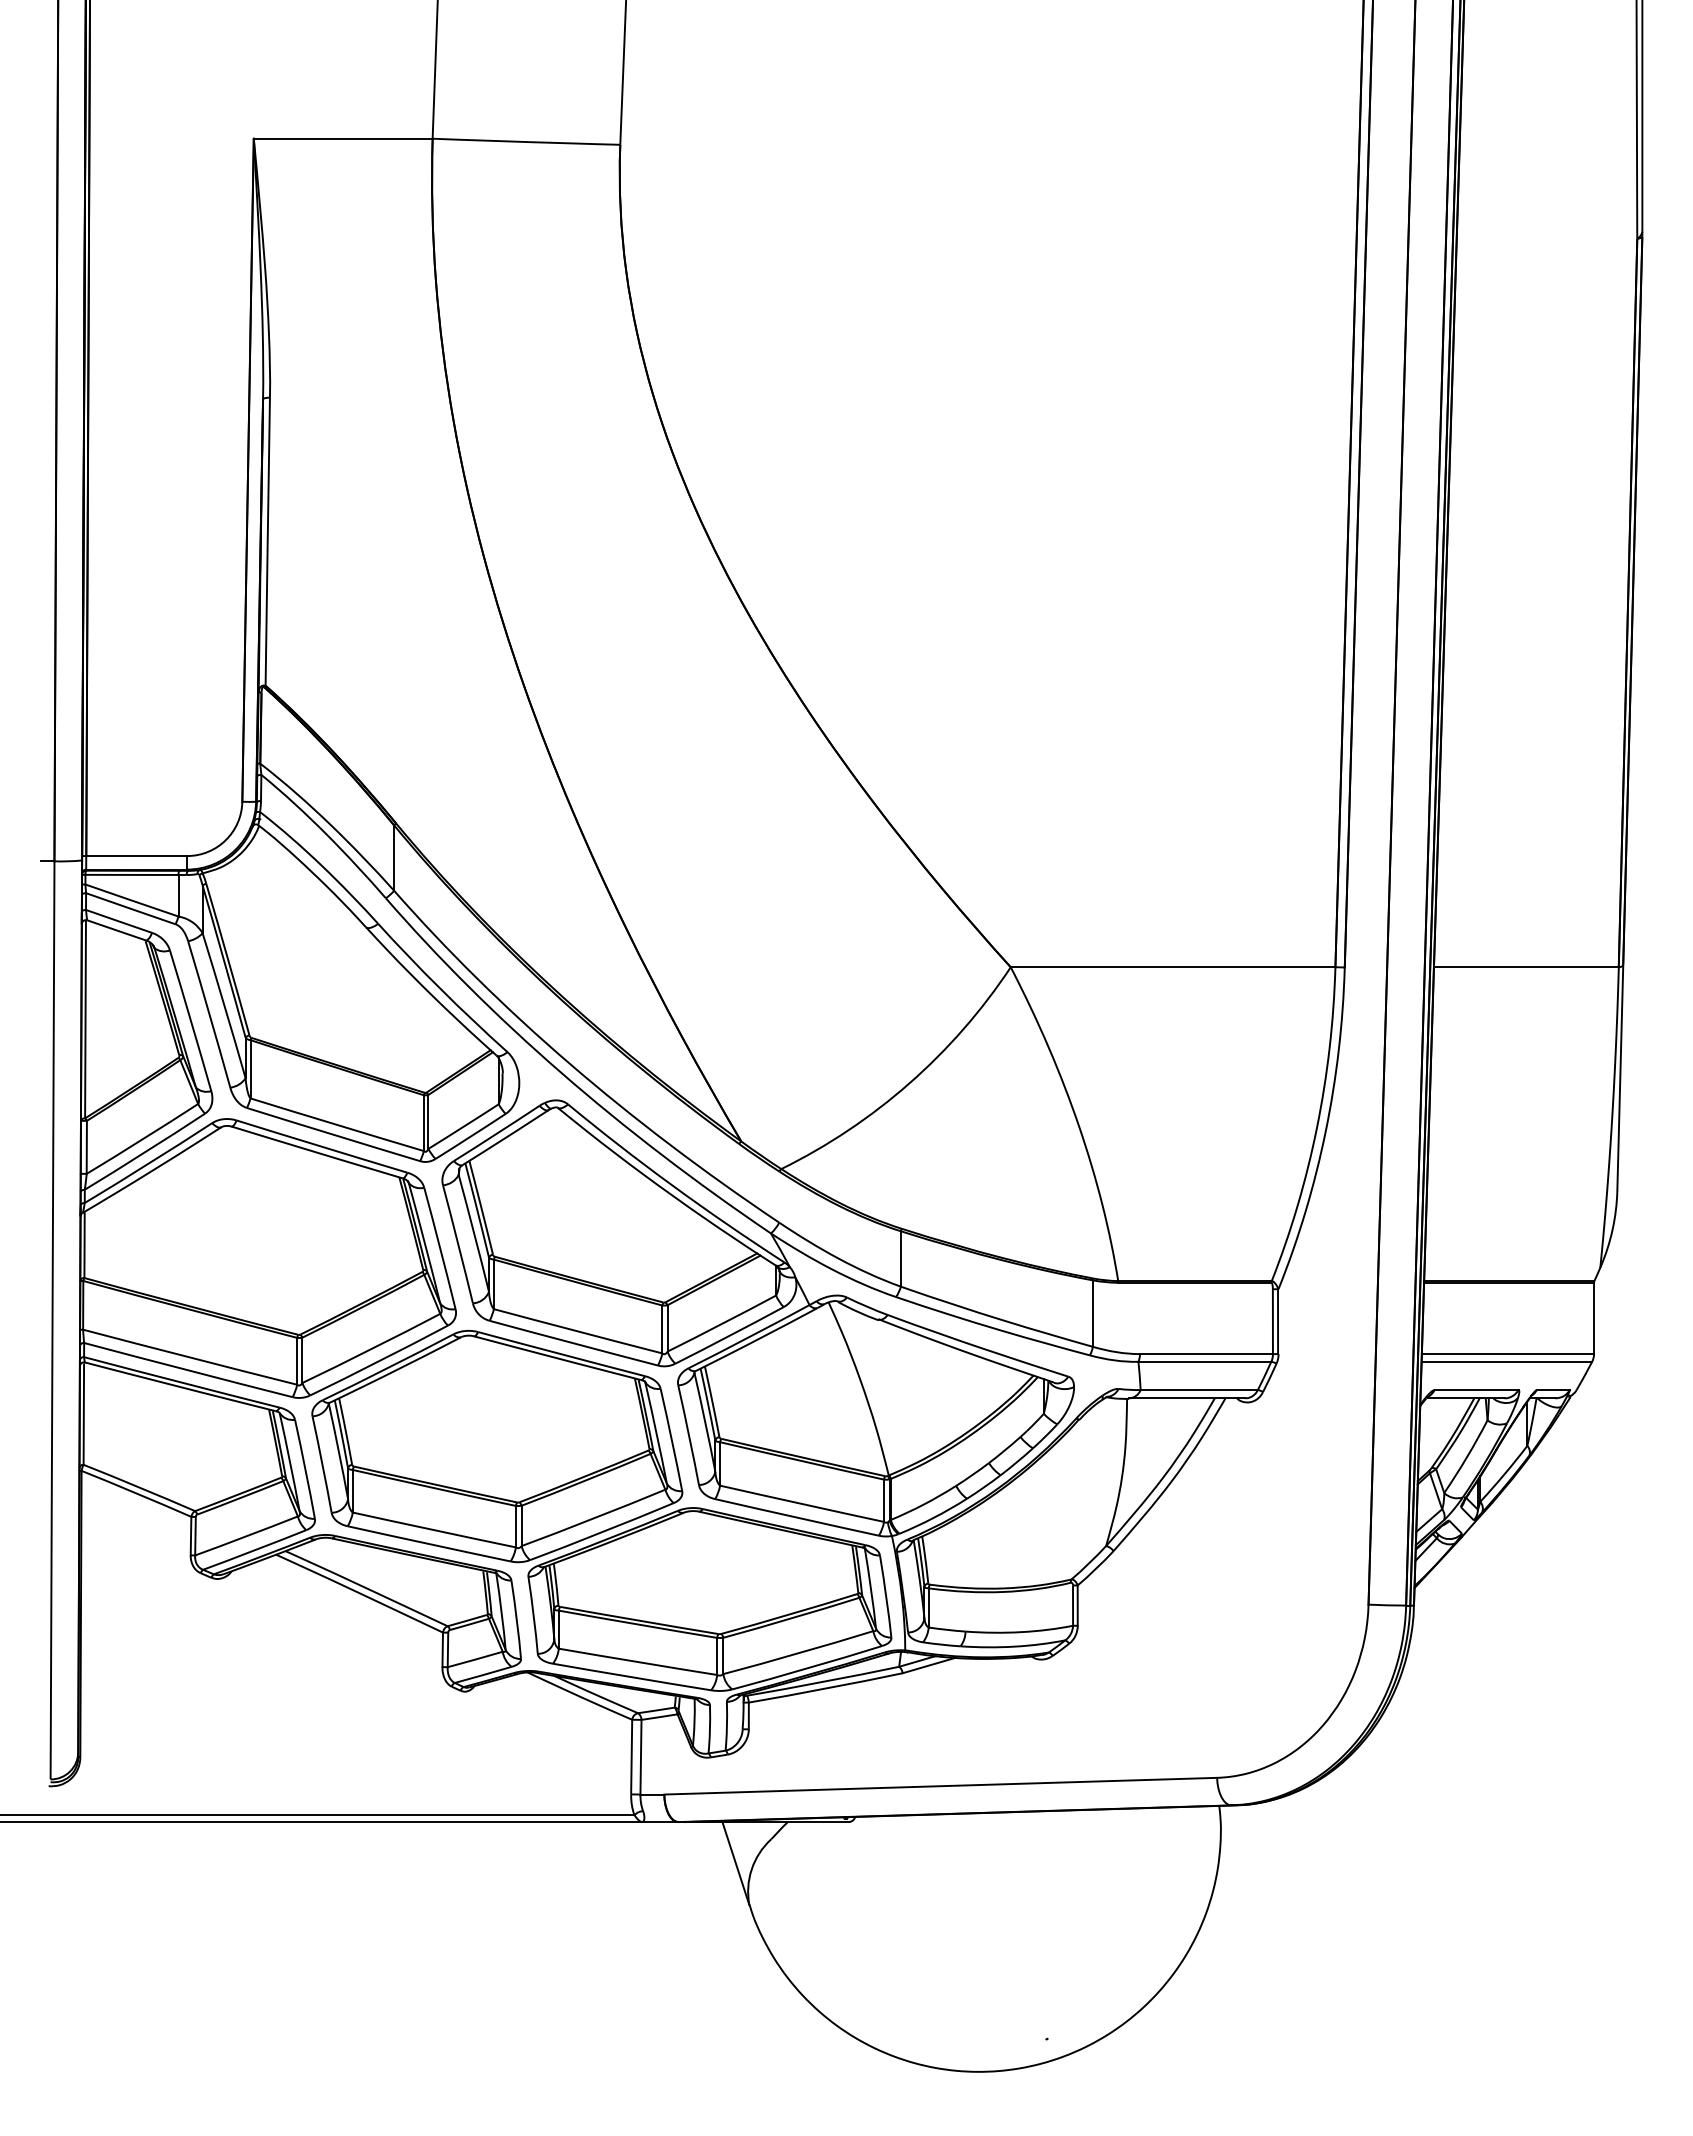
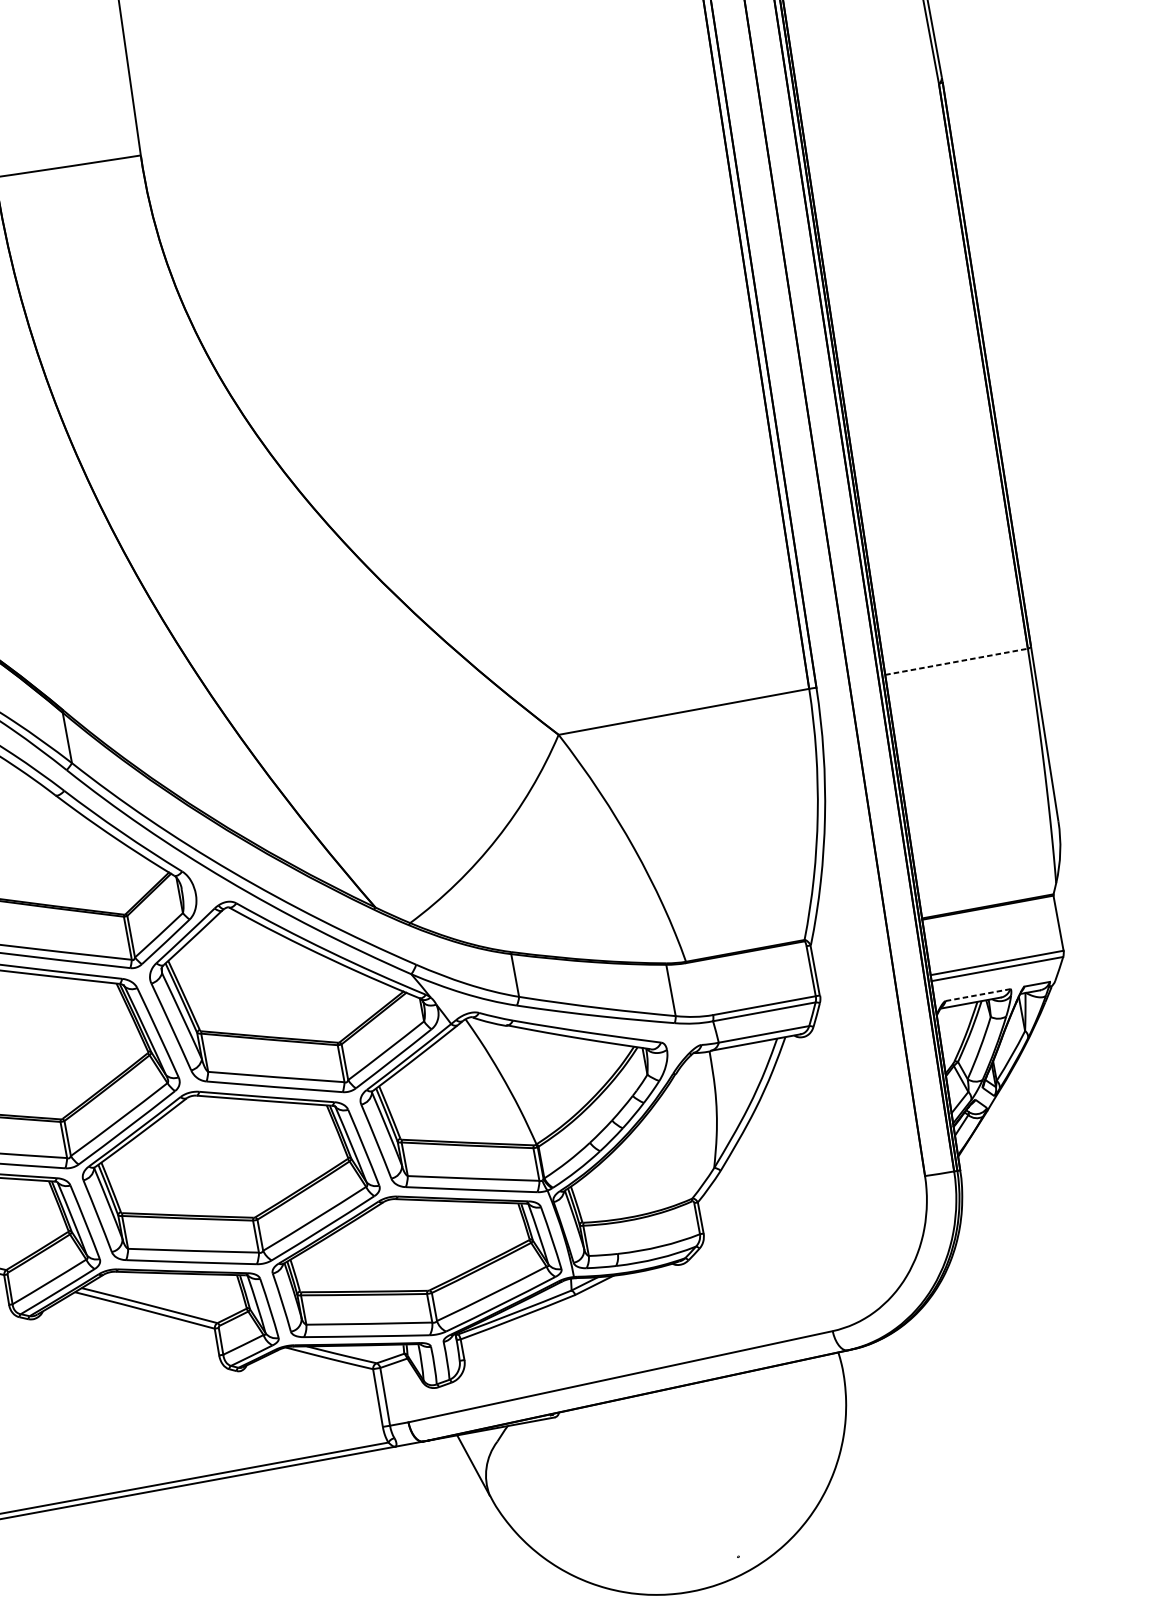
line: (1526, 967) -> (956, 661), solid -> dashed
line: (1476, 1390) -> (978, 995), solid -> dashed

